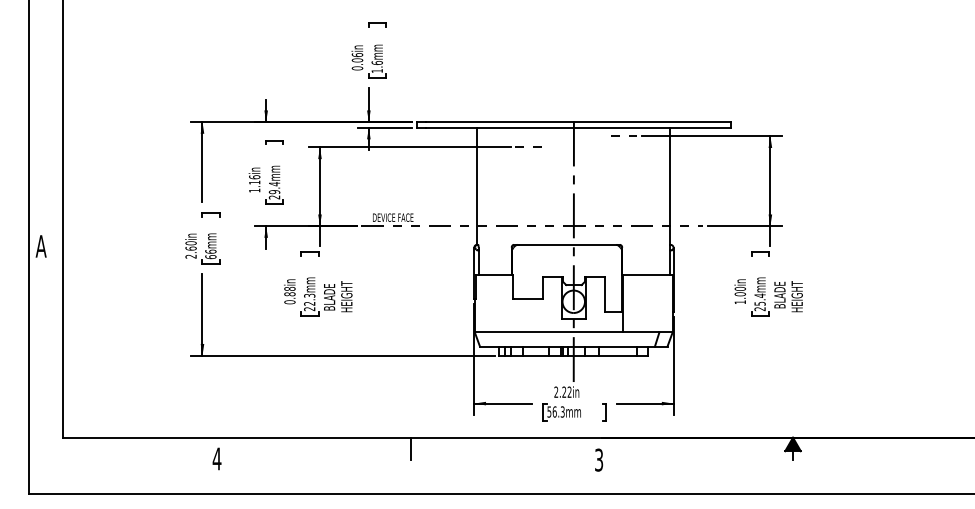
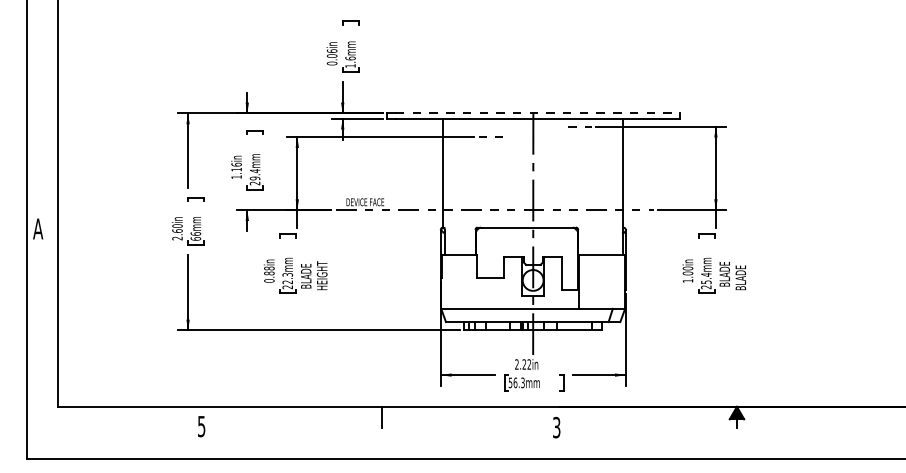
line: (578, 122) -> (537, 113), solid -> dashed
text: (796, 296) -> (740, 275), HEIGHT -> BLADE
text: (216, 458) -> (201, 426), 4 -> 5

